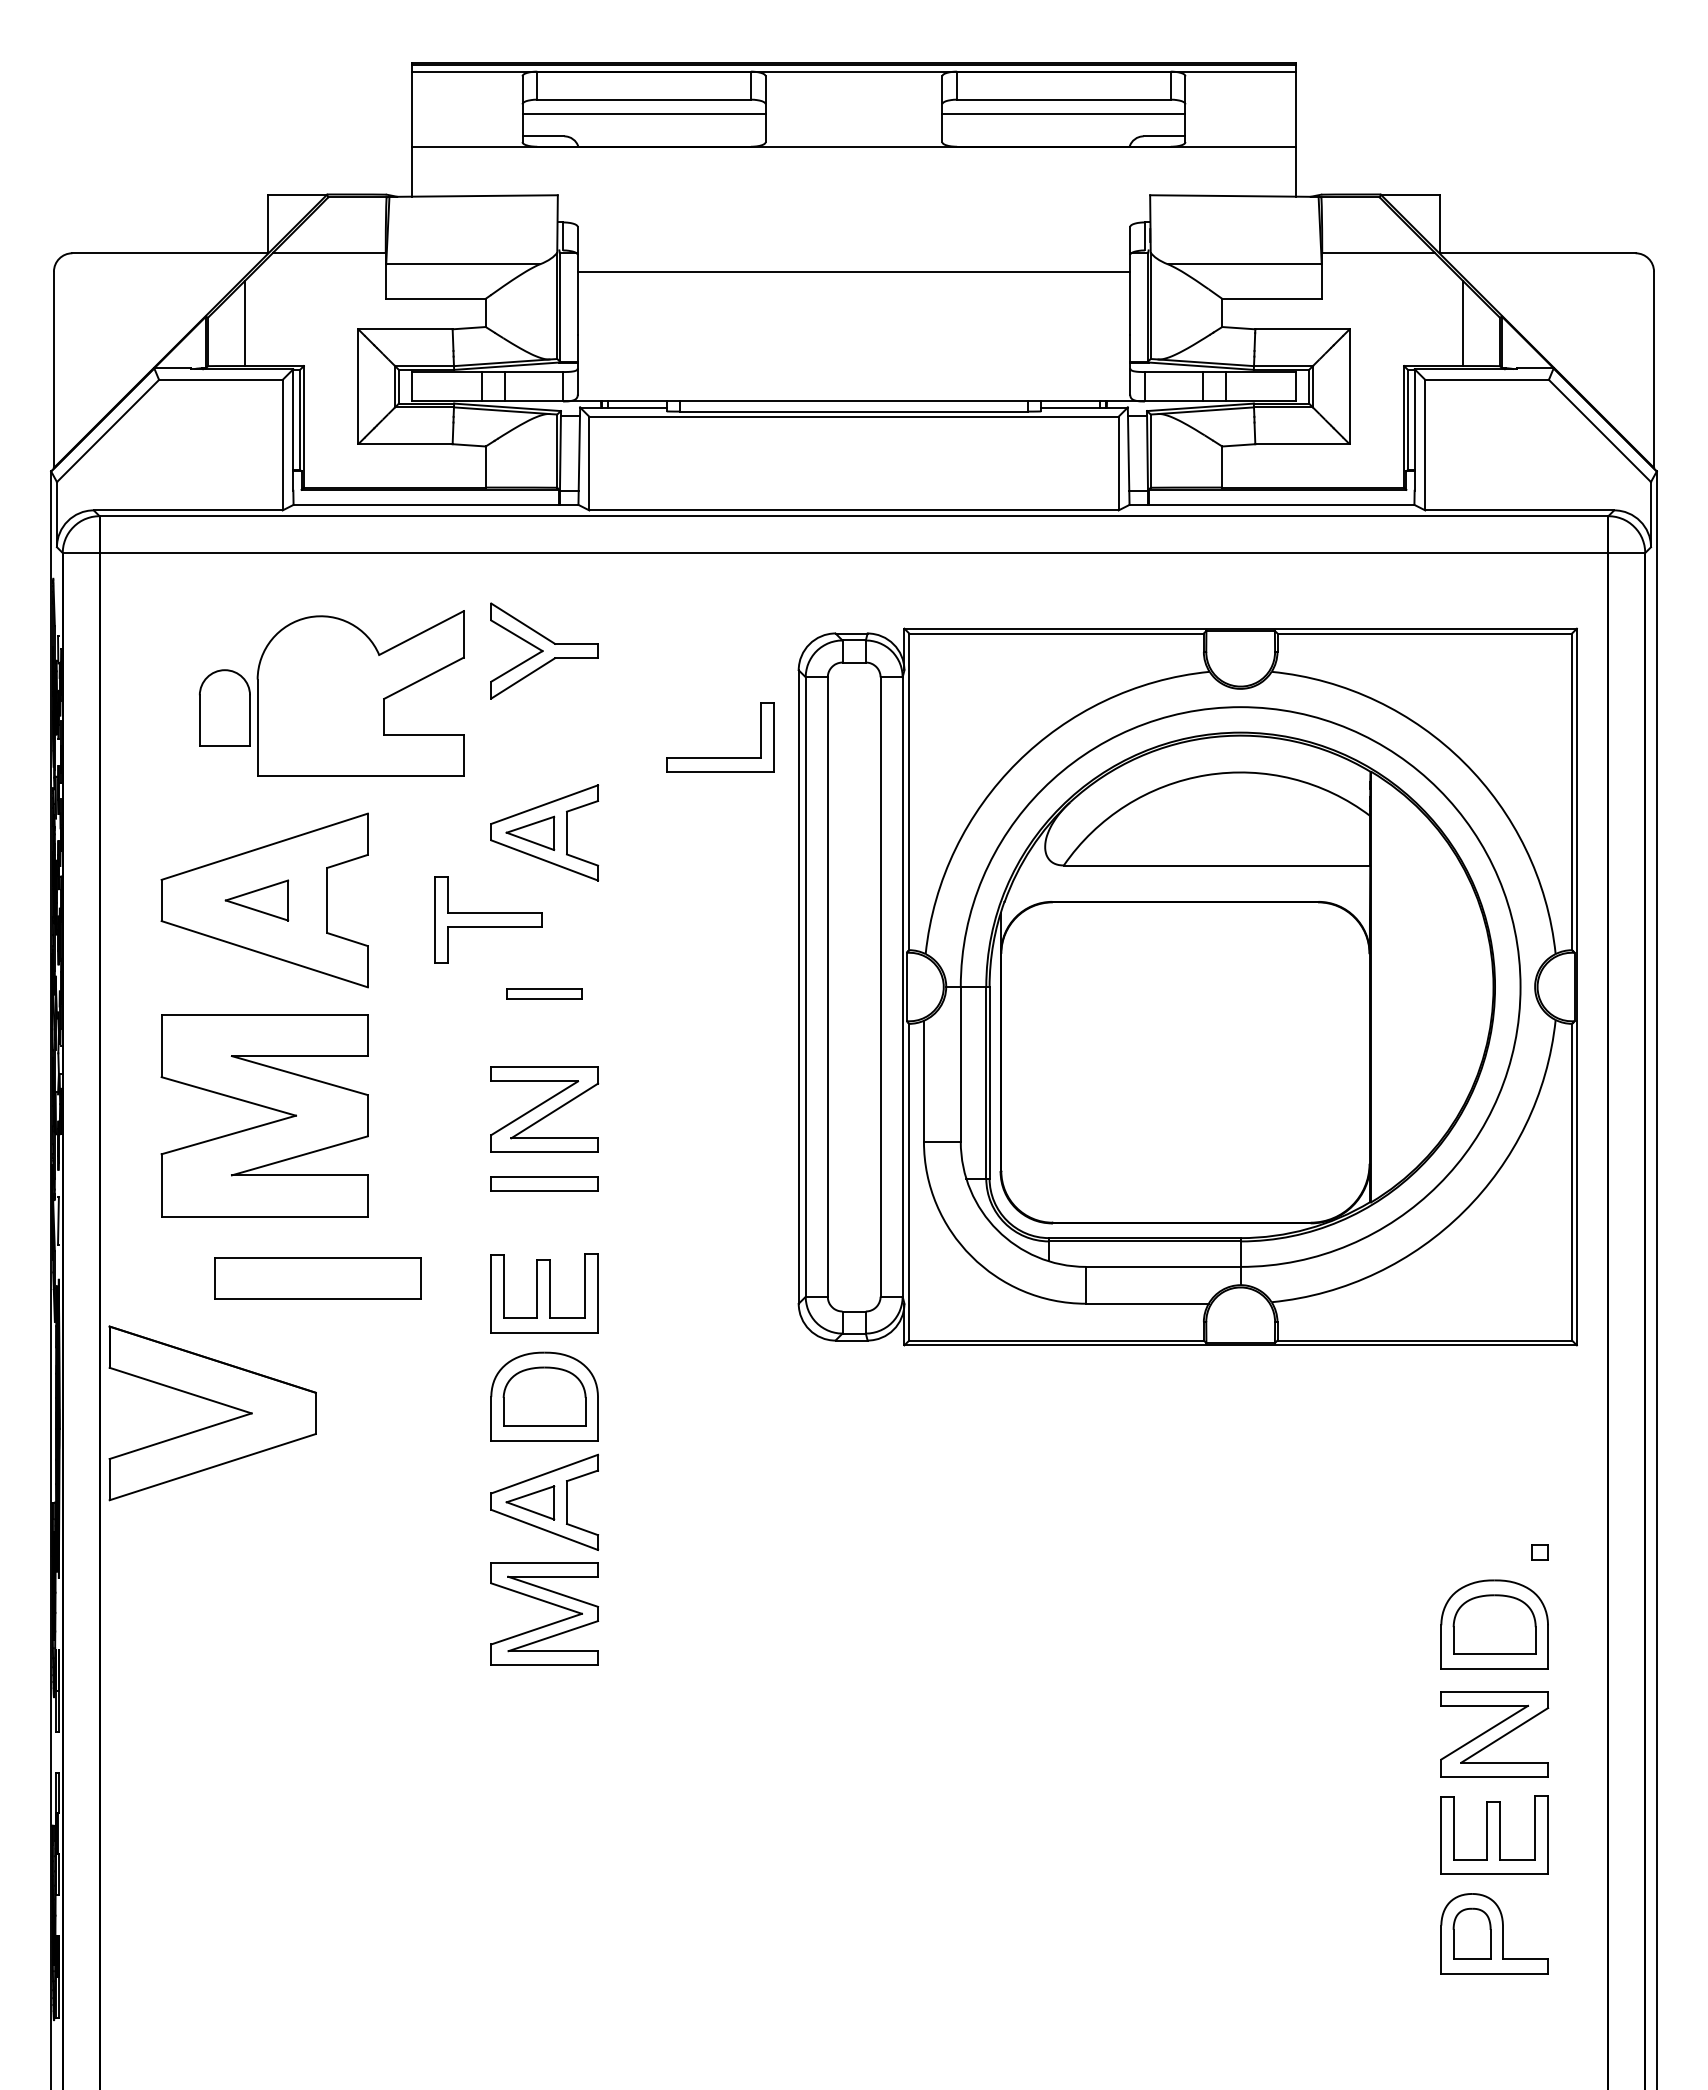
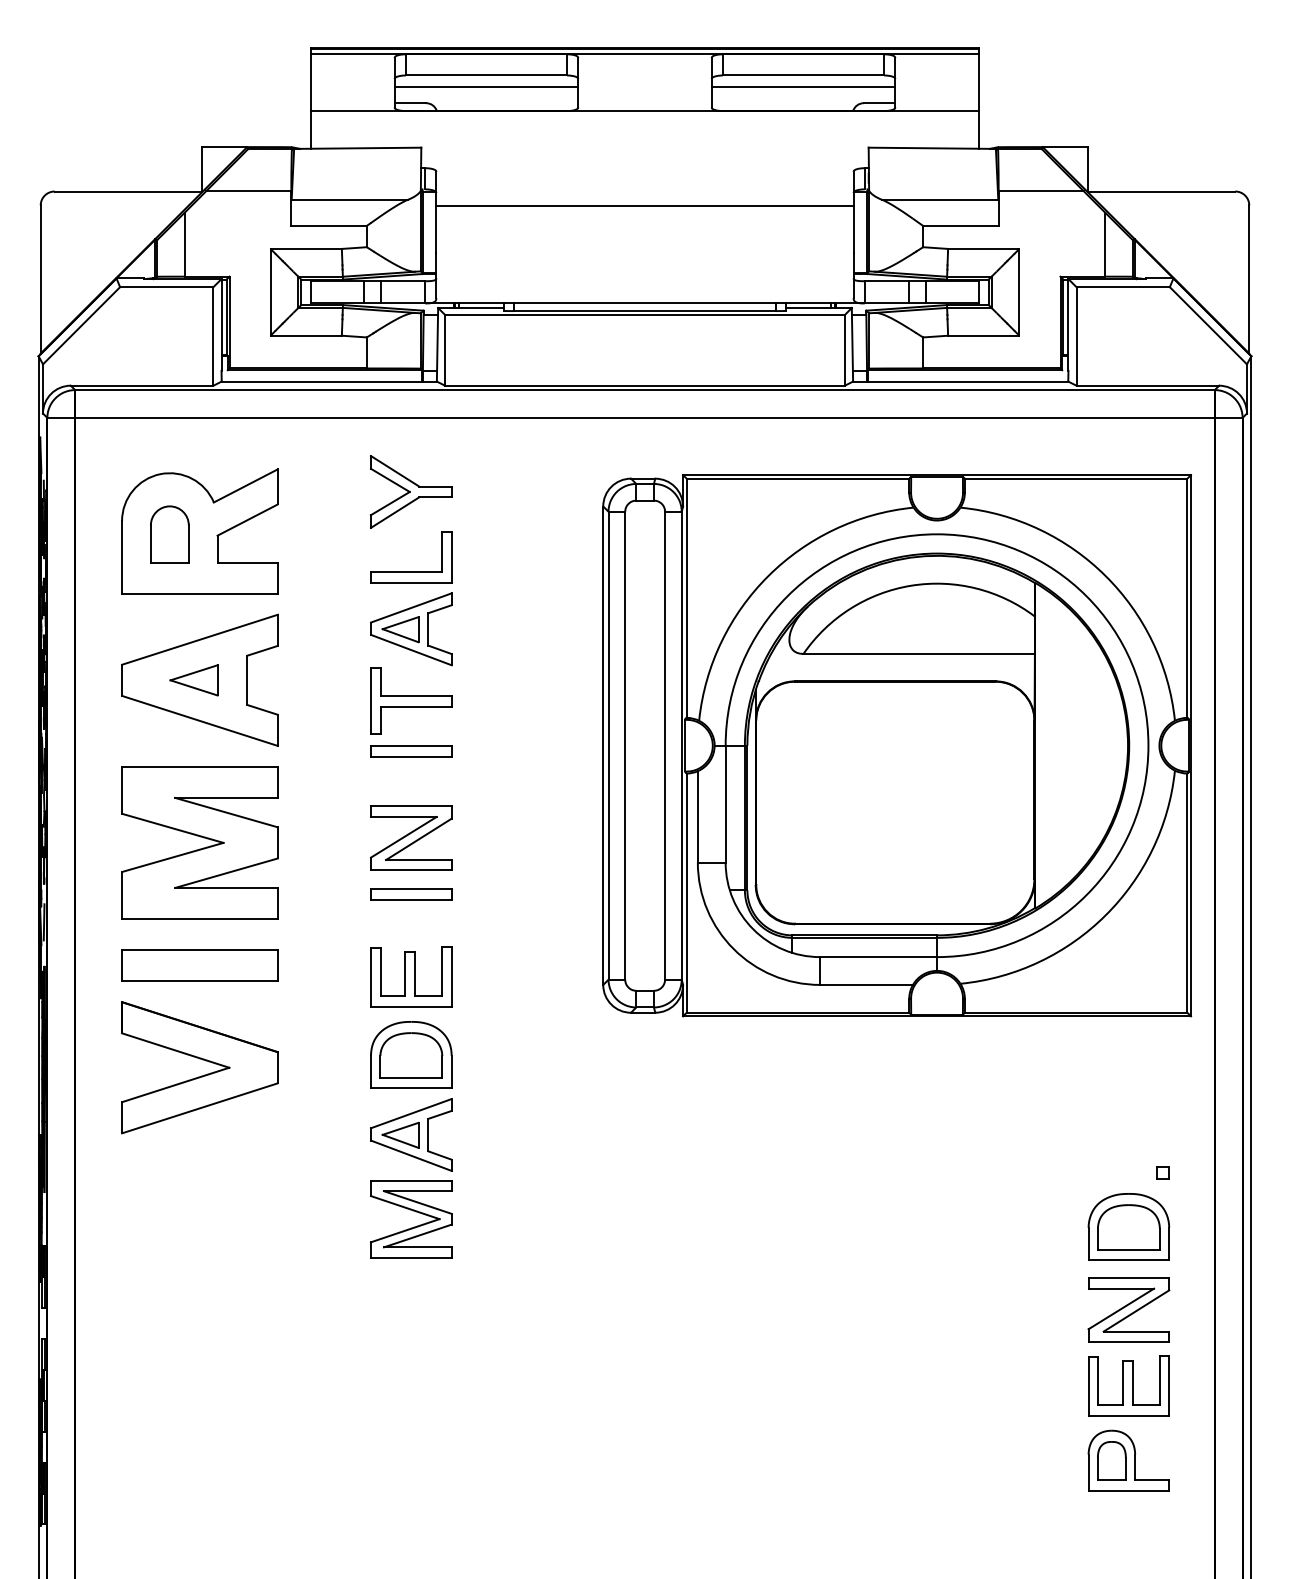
part: (360, 693) -> (199, 531), moved
part: (720, 757) -> (411, 572), moved
part: (488, 919) -> (411, 700), moved
part: (544, 993) -> (411, 750), size x1.43
part: (317, 1278) -> (199, 965), moved
part: (216, 1403) -> (202, 1060), moved

